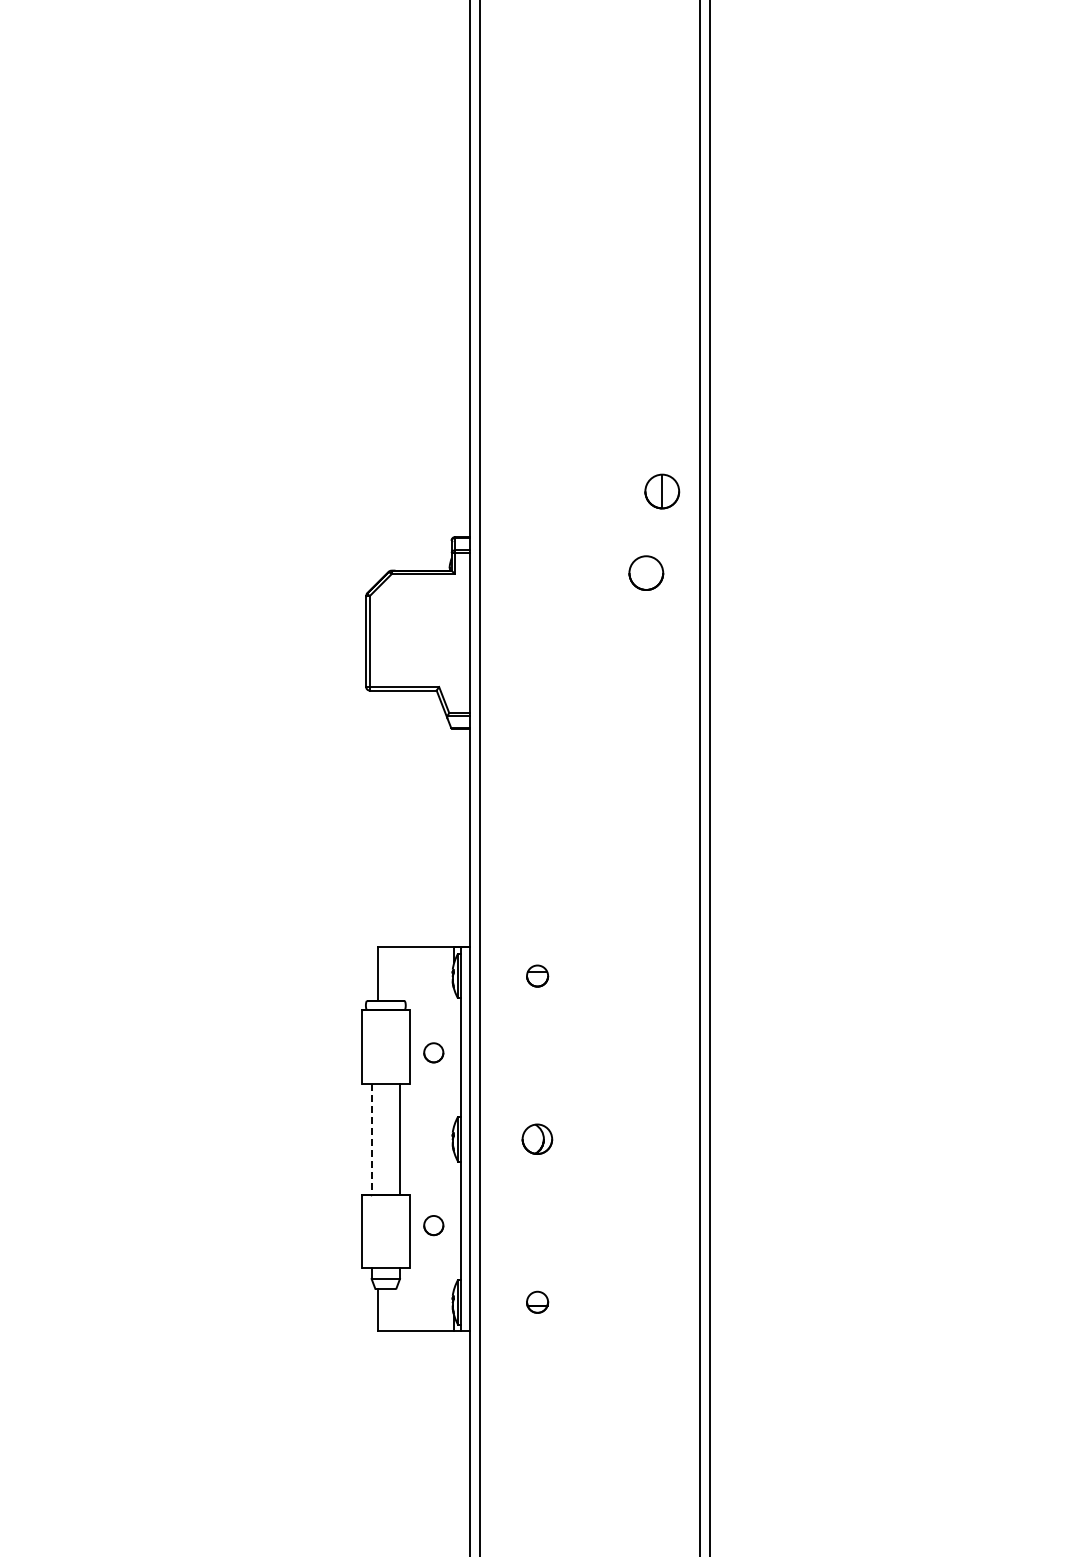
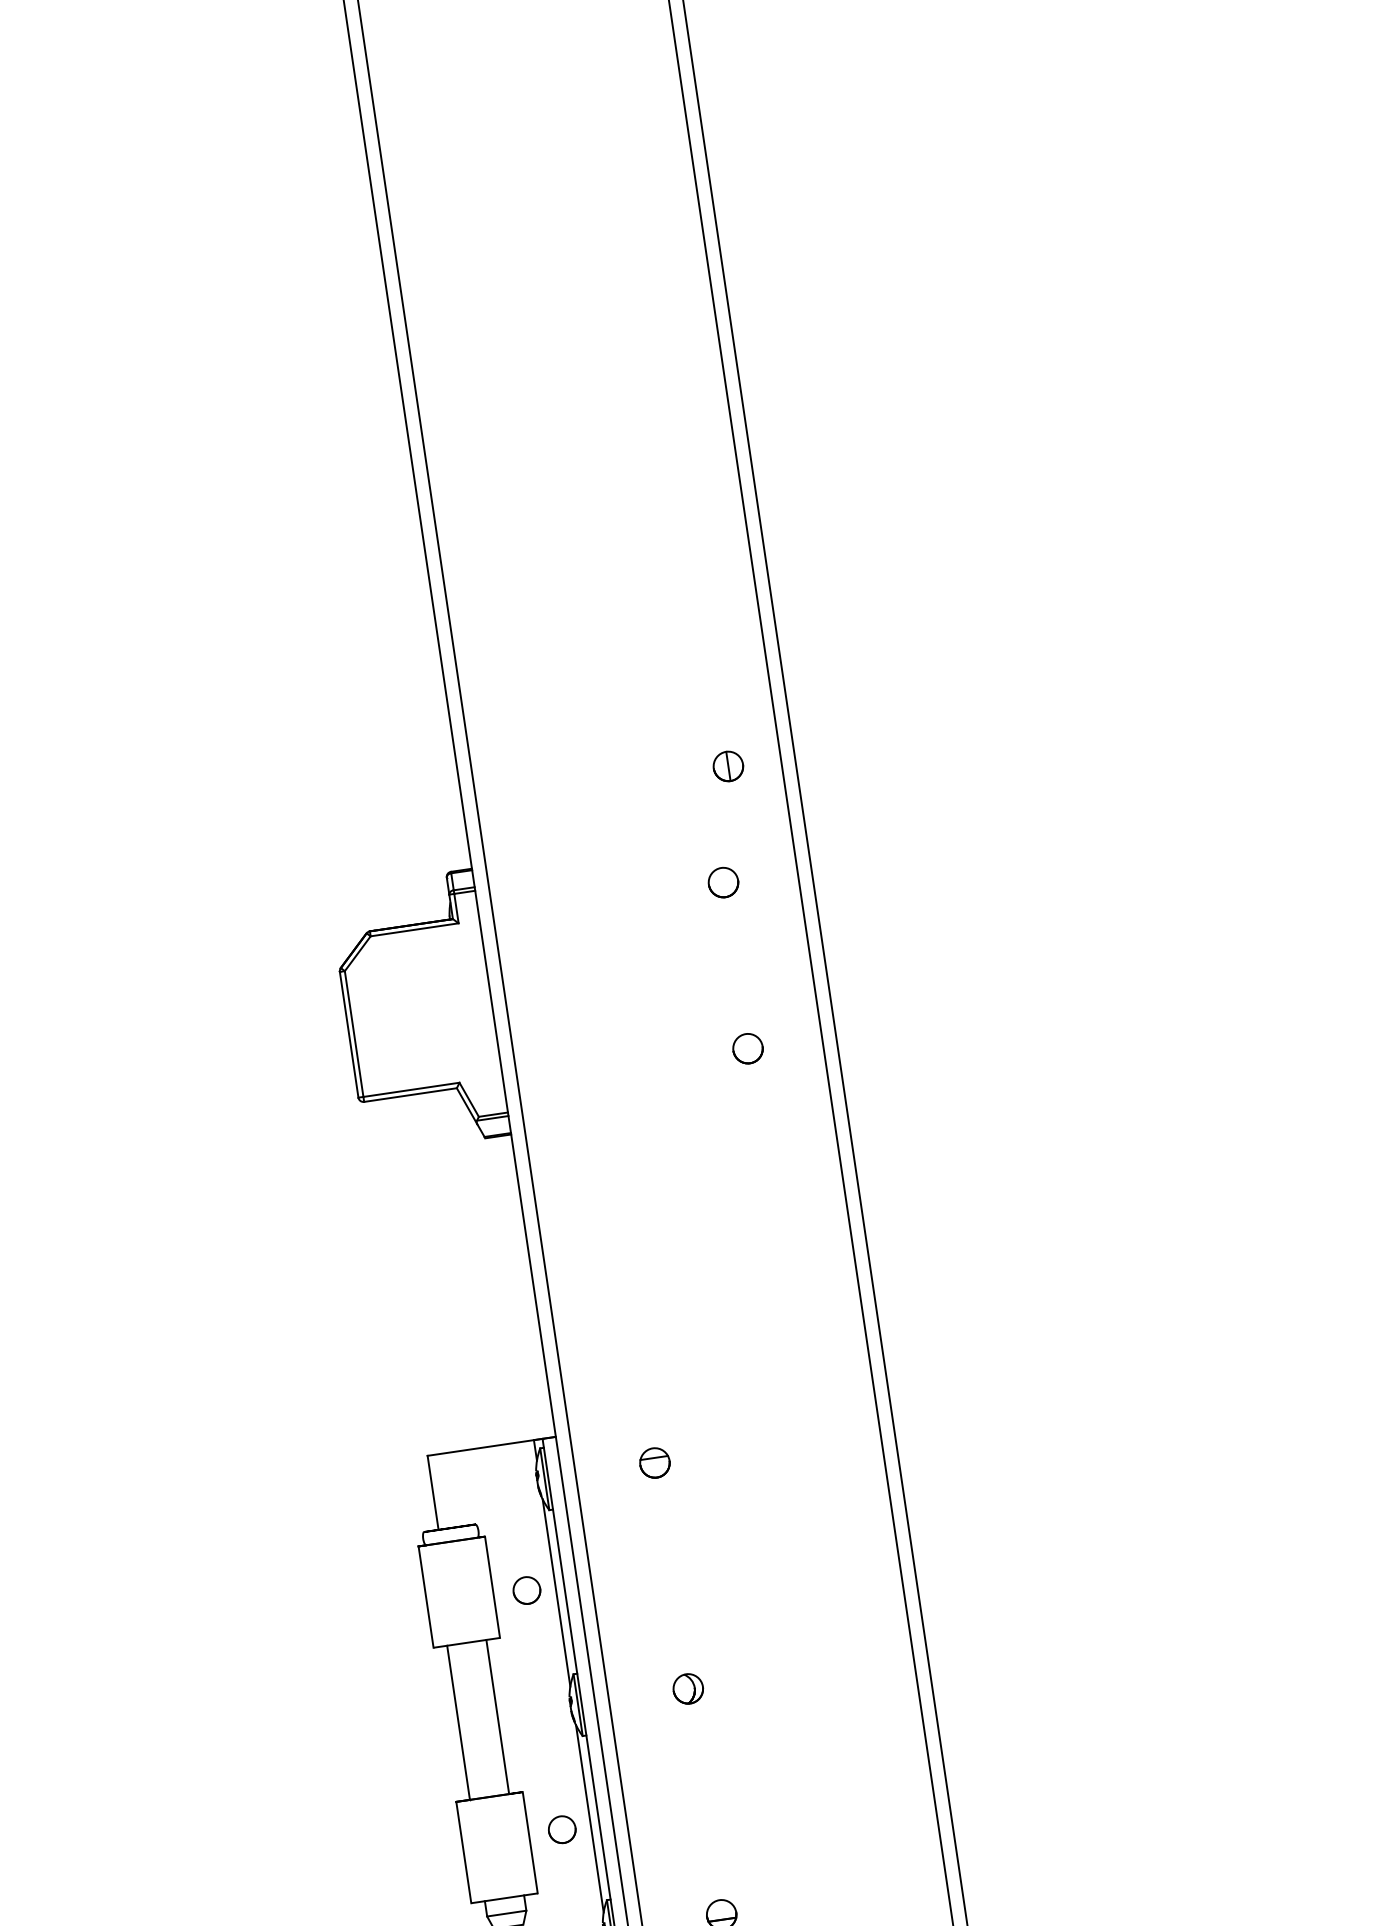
part: (661, 491) -> (727, 766), size x0.62
circle: (646, 572) -> (723, 881), size x0.62
circle: (646, 692) -> (747, 1047), added
line: (454, 1057) -> (556, 1592), added
part: (537, 1138) -> (688, 1687), size x0.71
line: (371, 1139) -> (458, 1723), dashed -> solid
line: (454, 1220) -> (589, 1818), added

